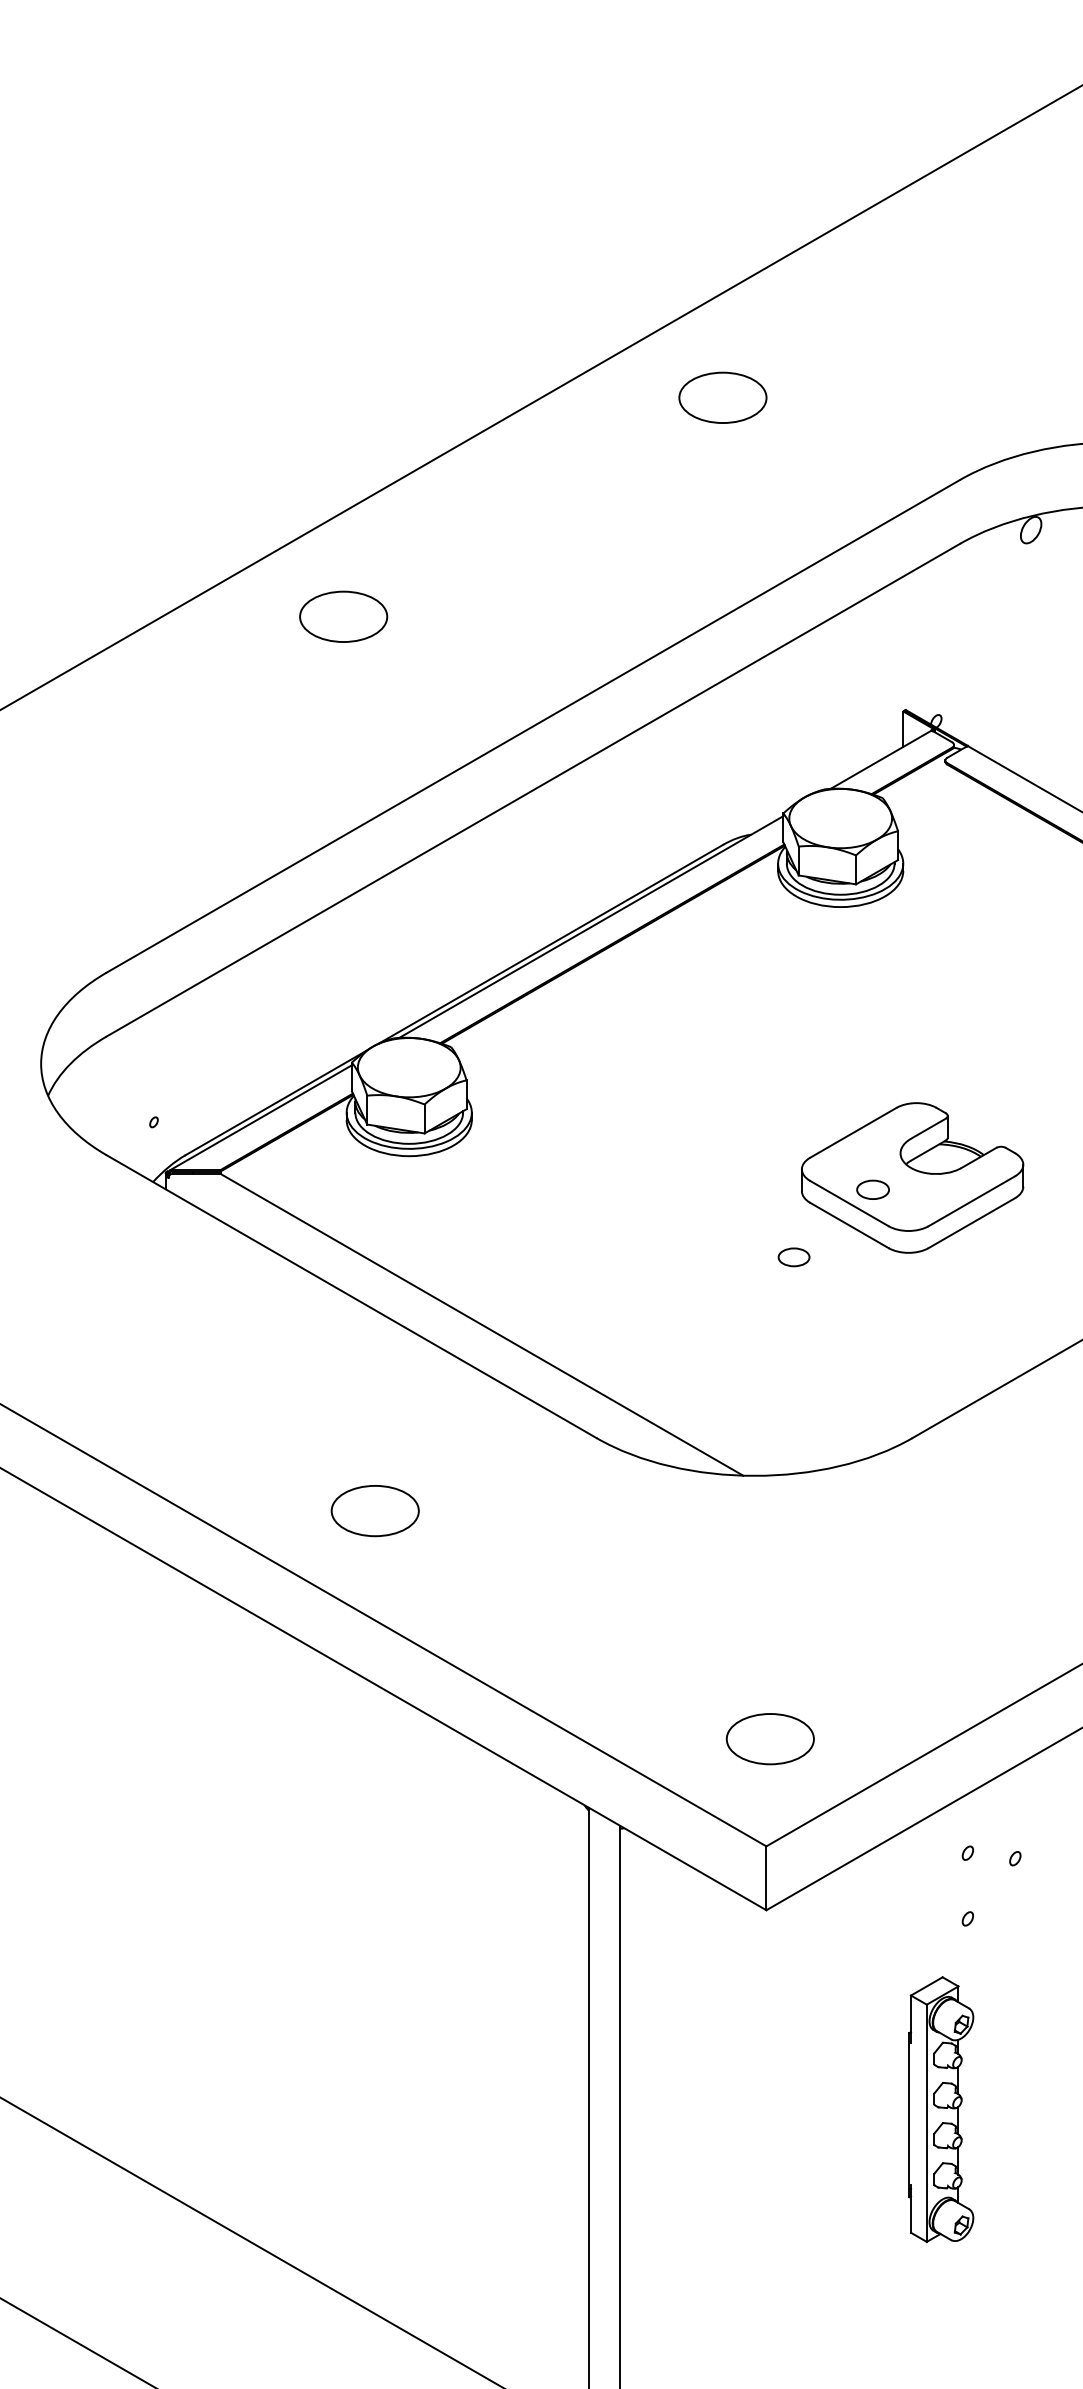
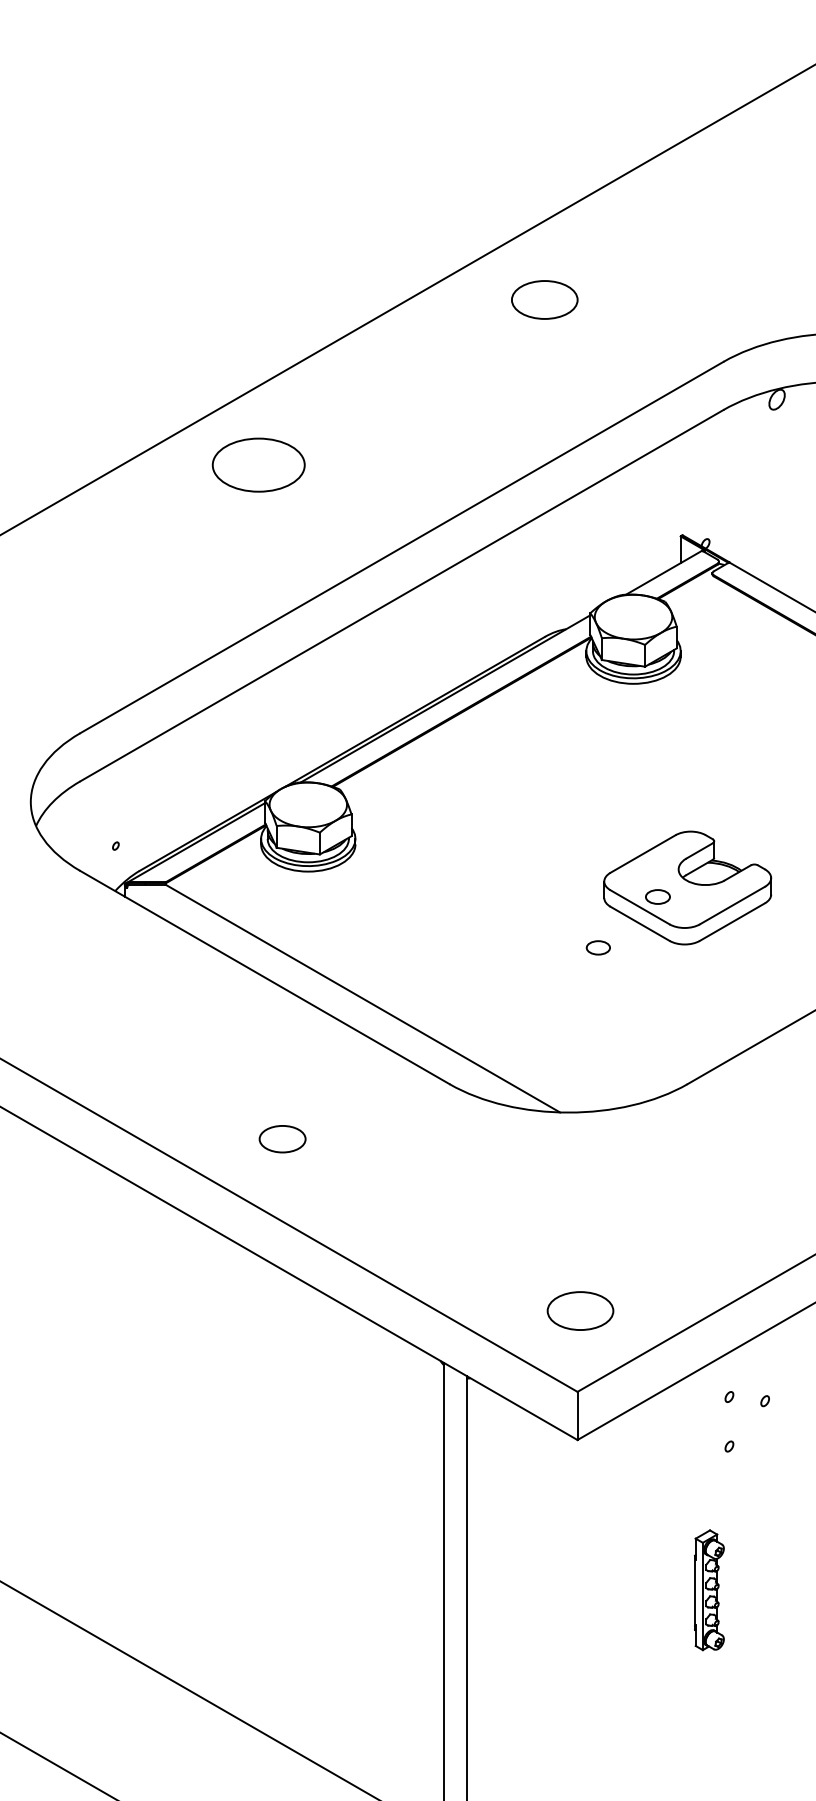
part: (343, 616) -> (258, 464), size x1.4
part: (374, 1511) -> (282, 1139), size x0.7
part: (941, 2109) -> (709, 1590), size x0.6

